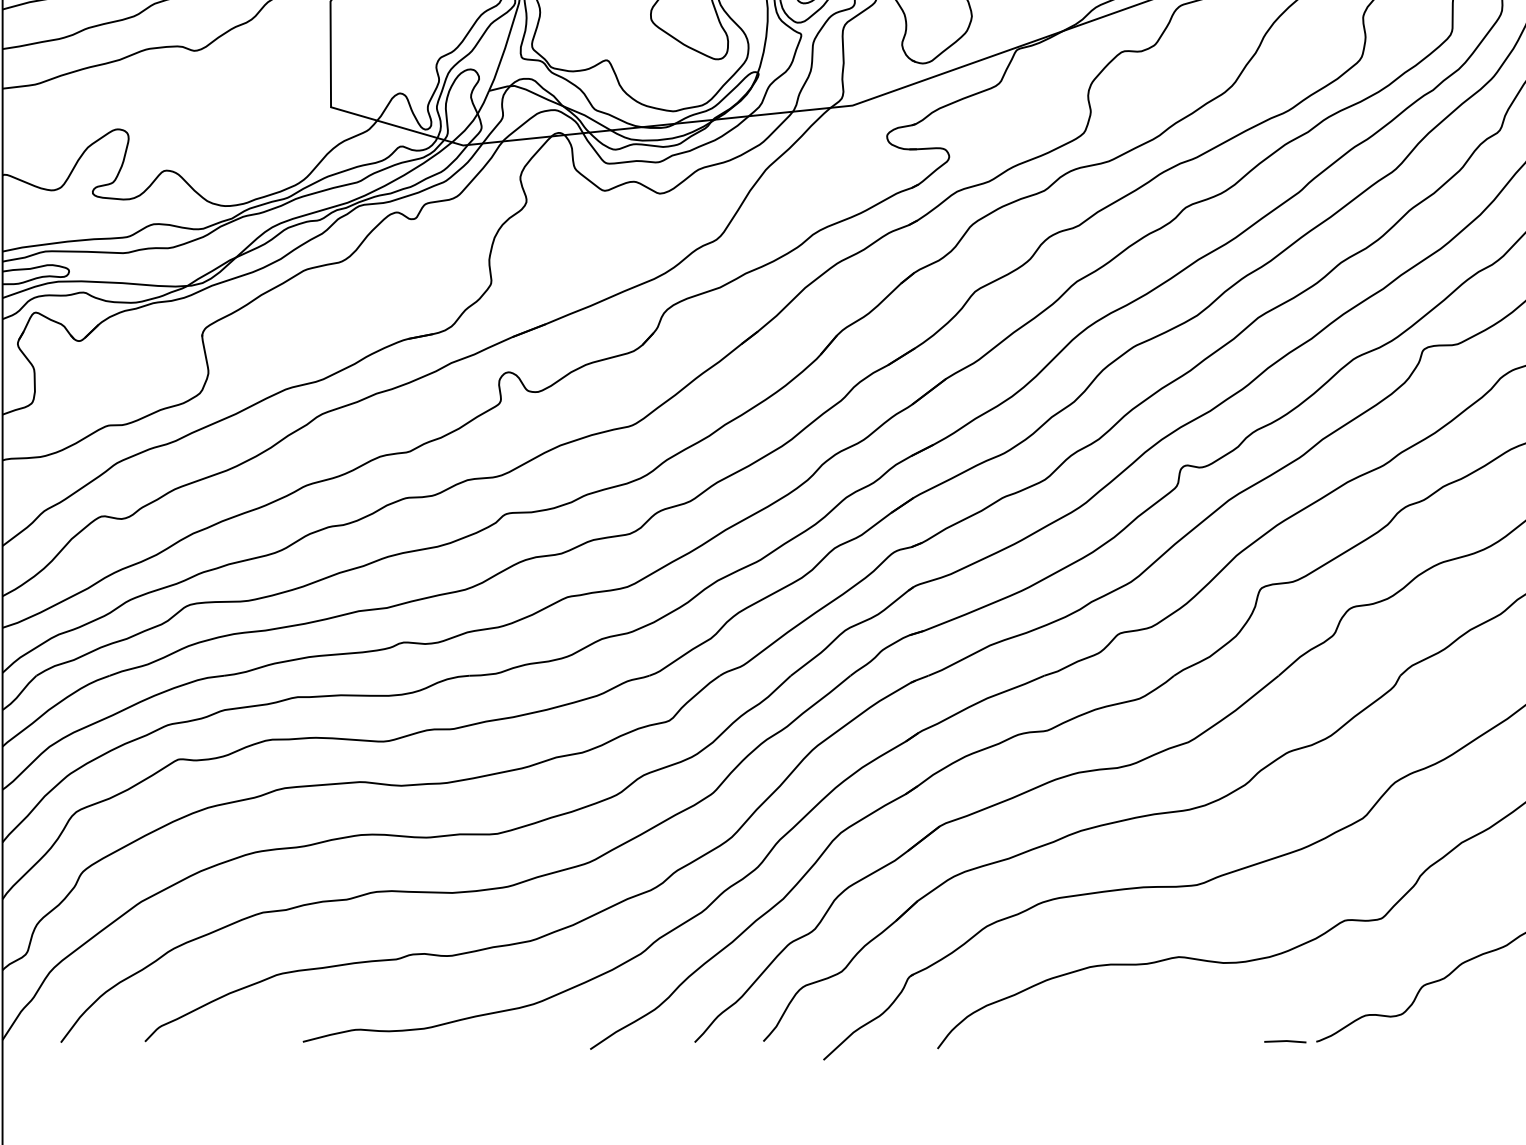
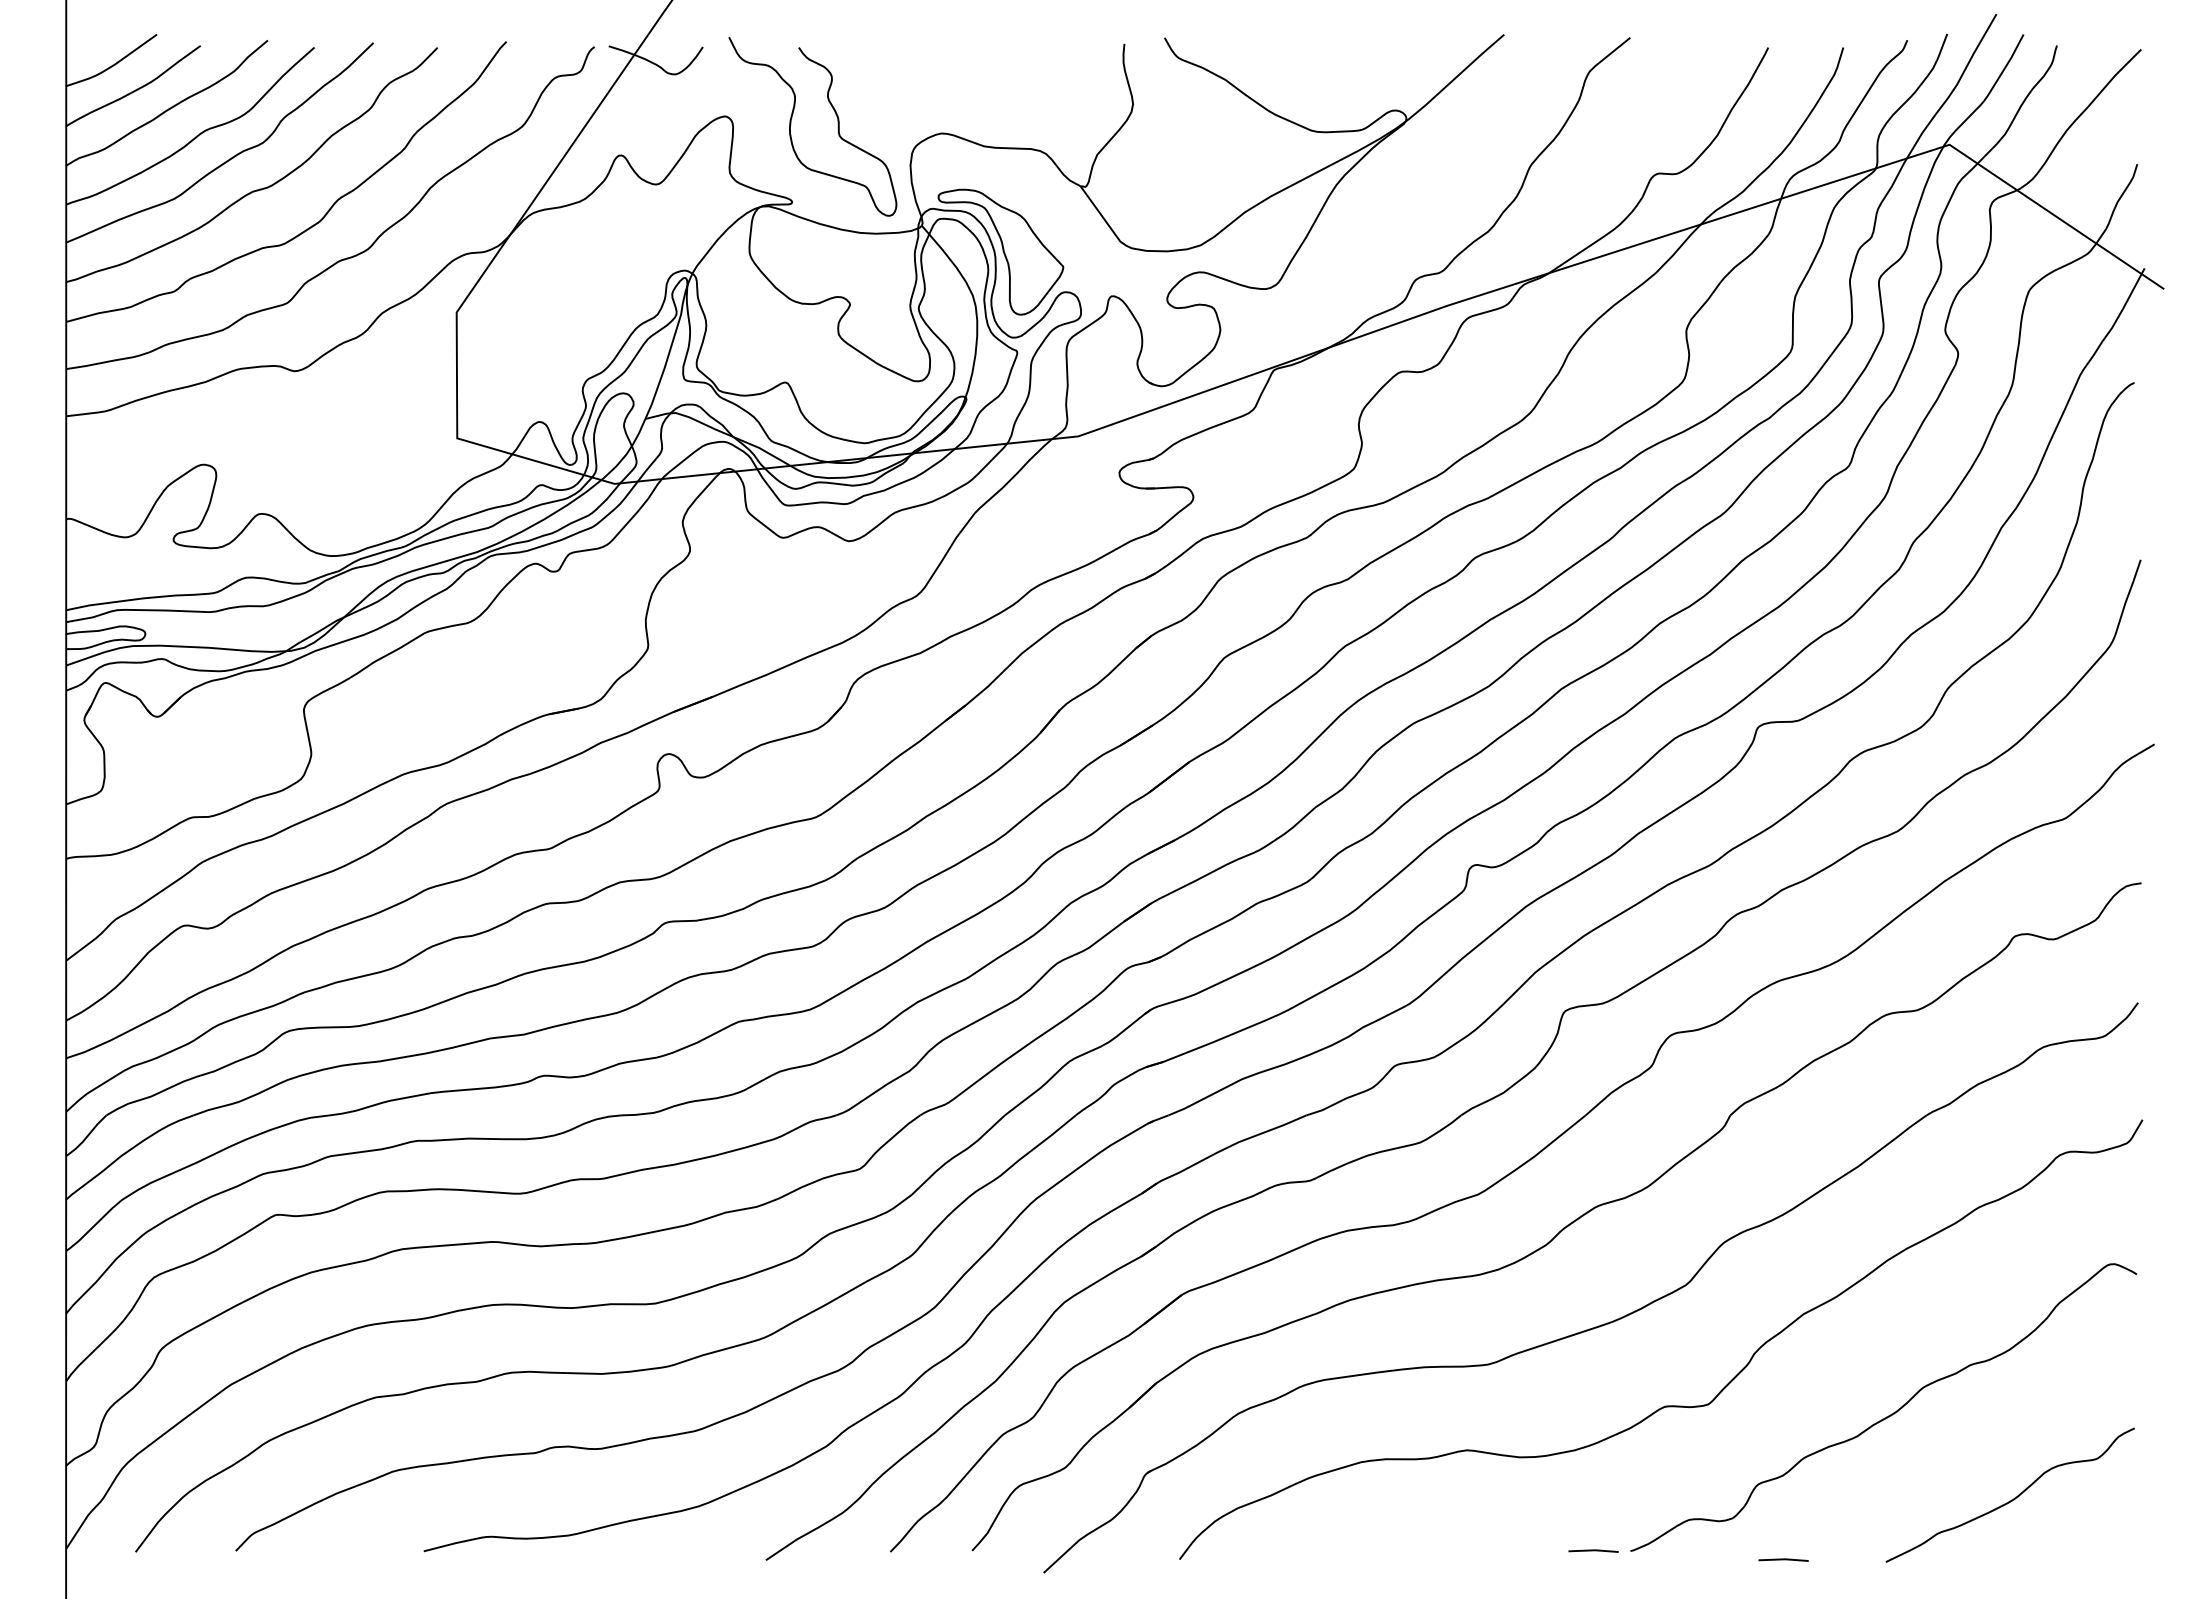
line: (1444, 1048) -> (1783, 1559), added

